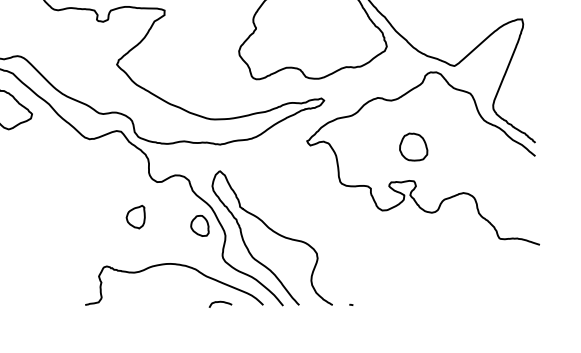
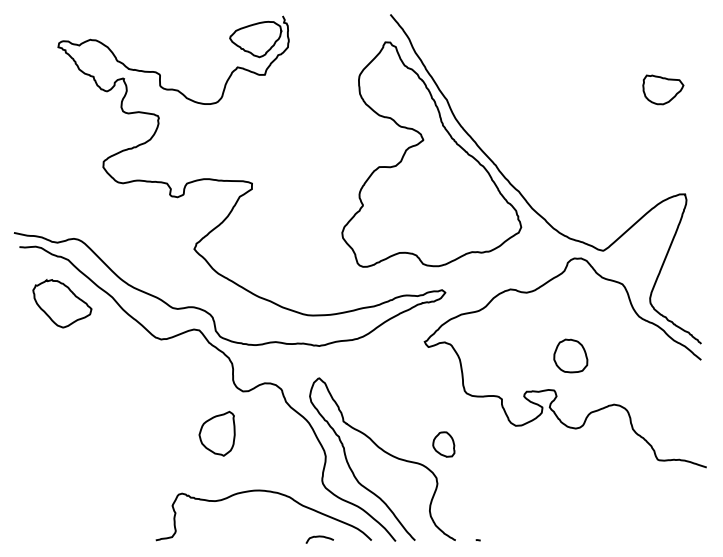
part: (413, 146) -> (570, 355), moved
part: (135, 216) -> (216, 433), size x1.6
part: (199, 225) -> (443, 444), moved

